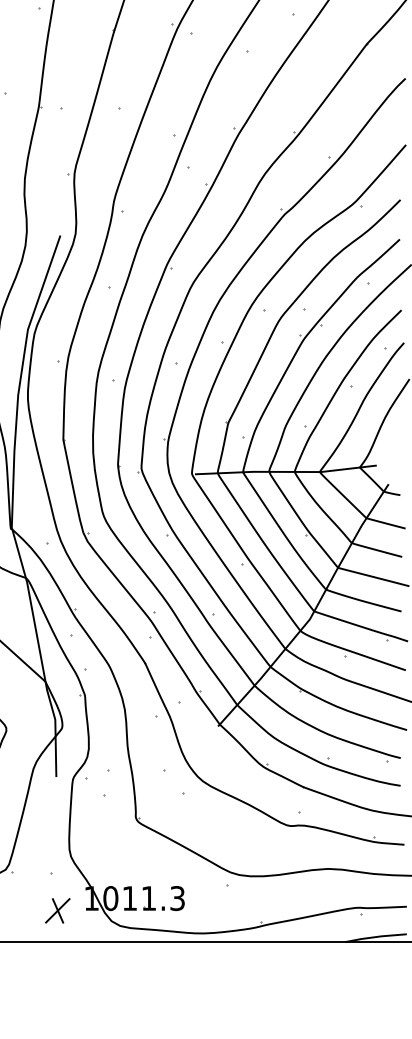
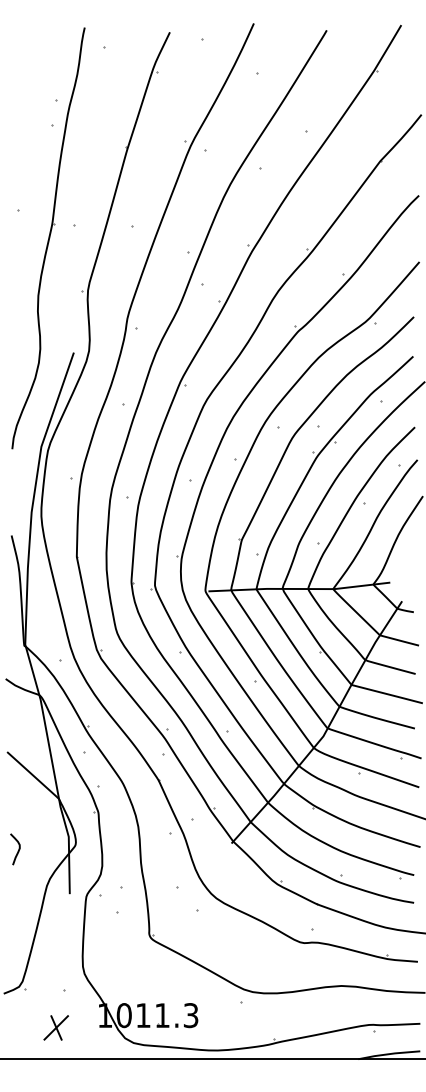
part: (57, 910) -> (55, 1027), moved

